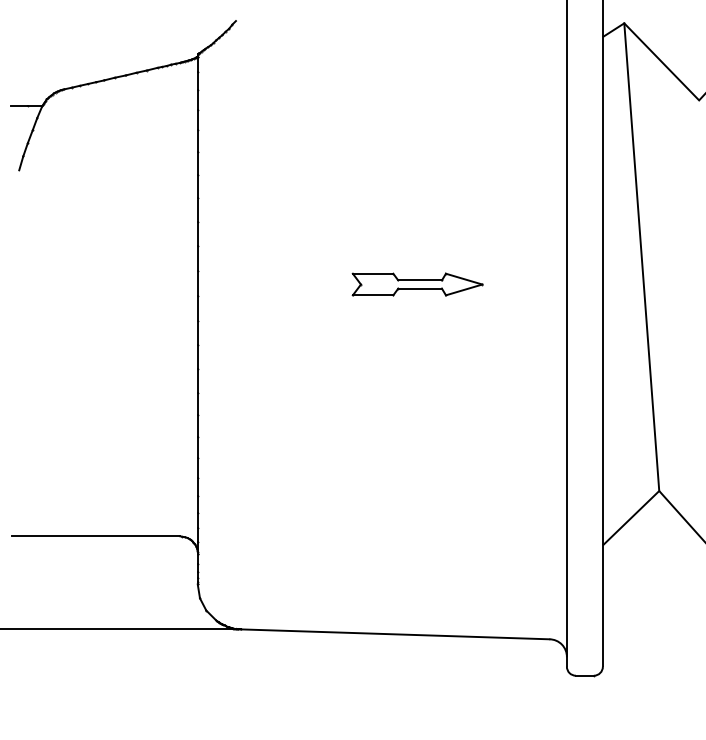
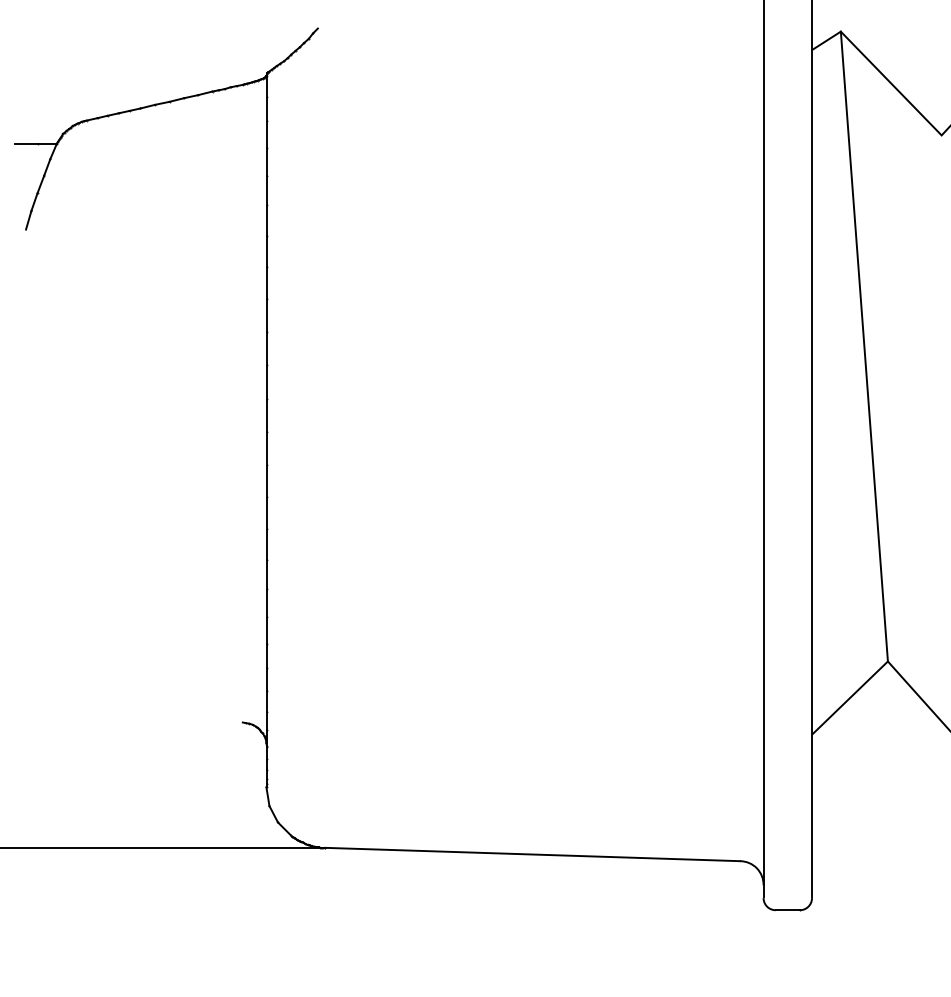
part: (417, 284) -> (562, 383), removed
line: (96, 536) -> (130, 722), removed

